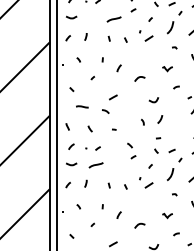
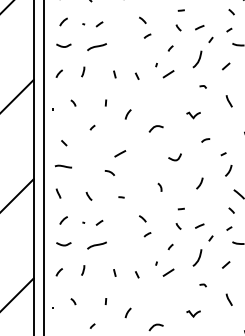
line: (113, 19) -> (96, 47), moved
curve: (82, 106) -> (63, 166), moved
curve: (160, 119) -> (200, 183), moved

